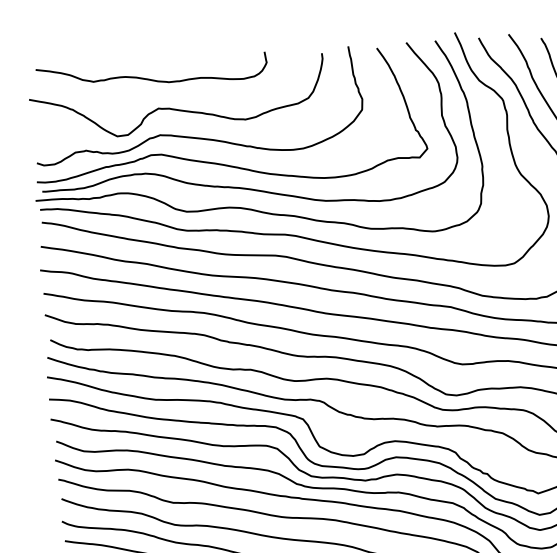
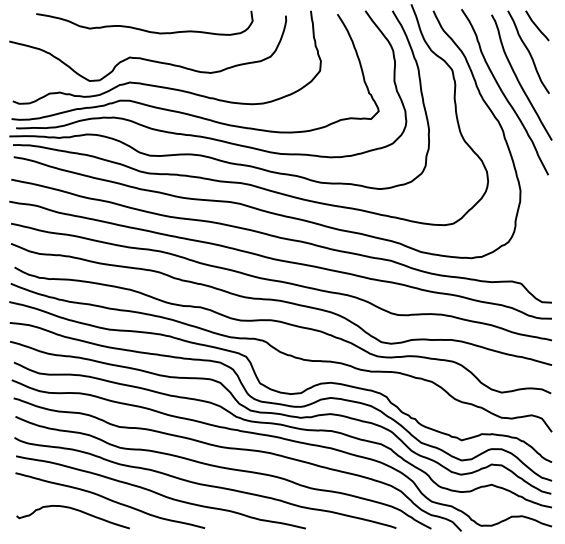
curve: (148, 78) -> (141, 28), moved

